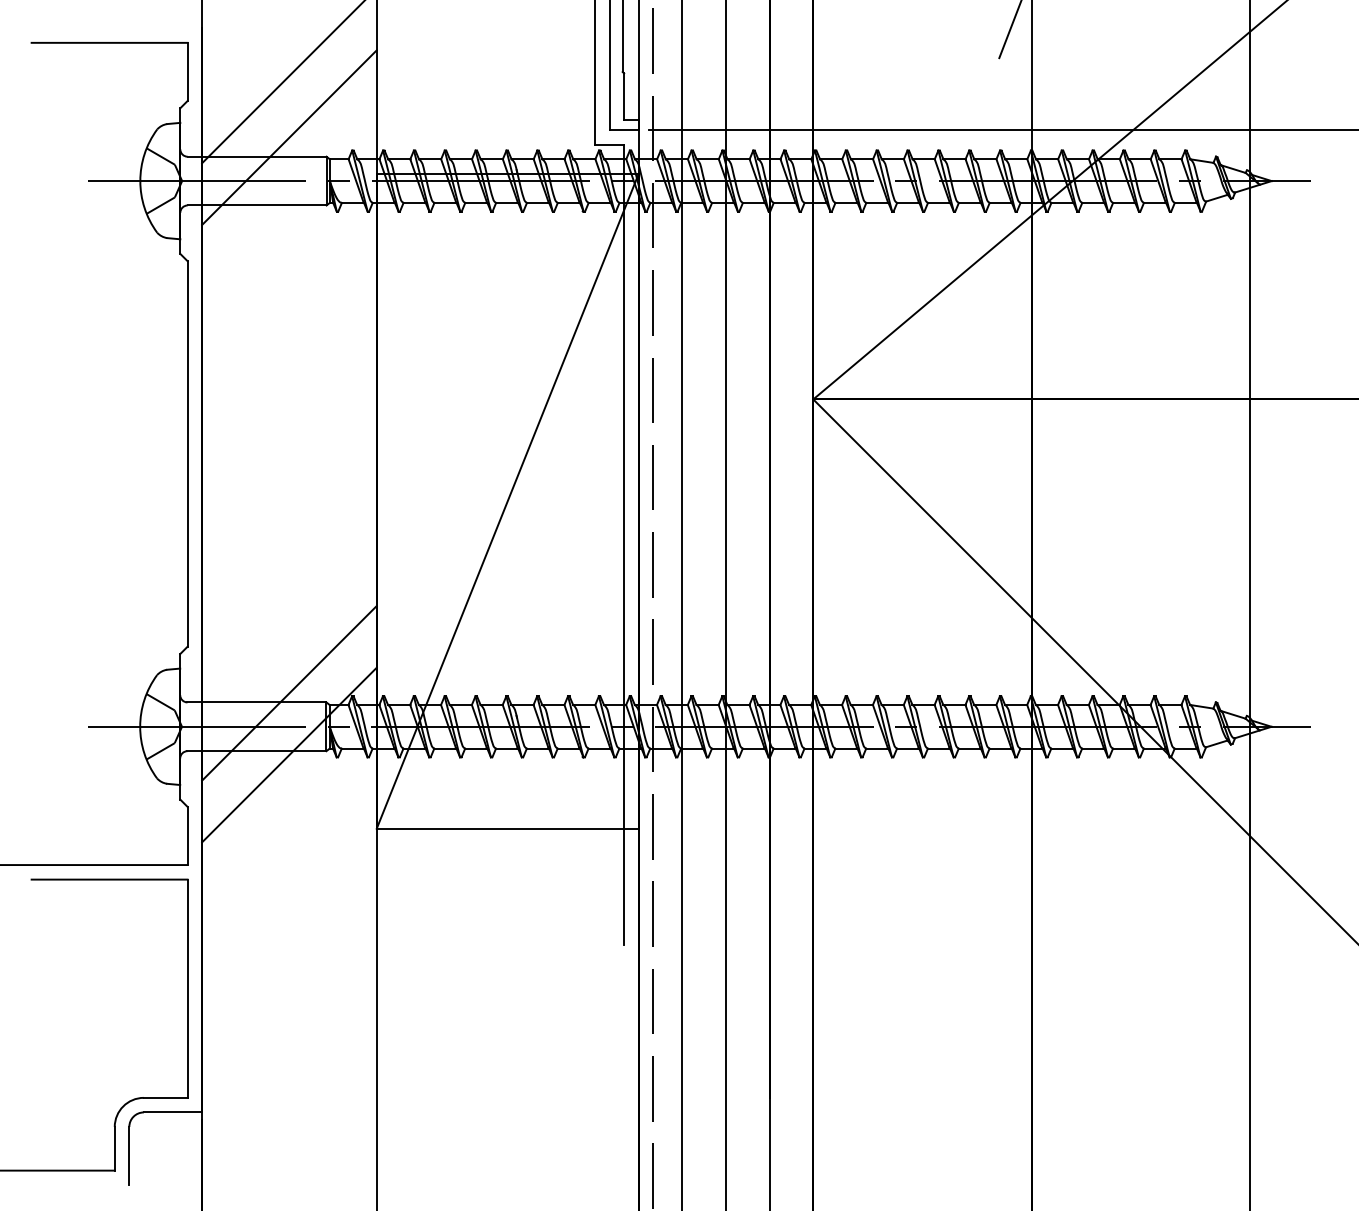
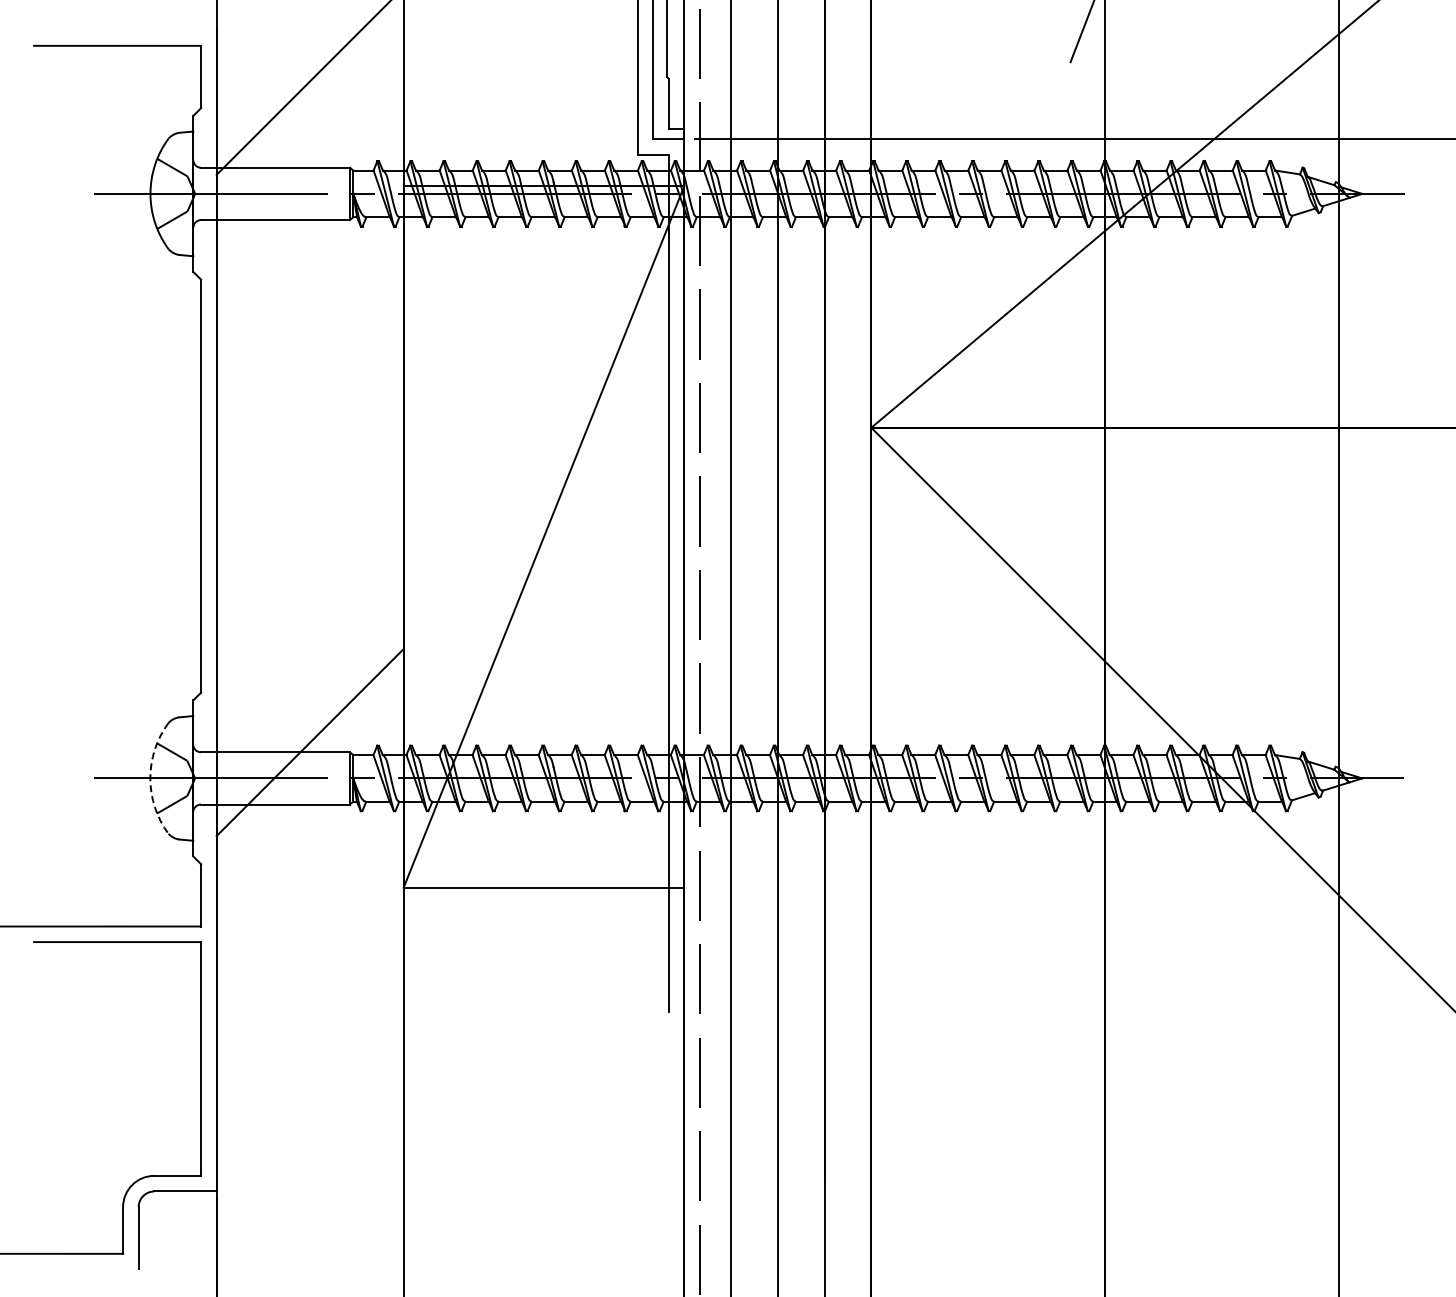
line: (288, 136) -> (309, 146), removed
arc: (140, 726) -> (150, 778), solid -> dashed
line: (288, 754) -> (309, 808), removed

